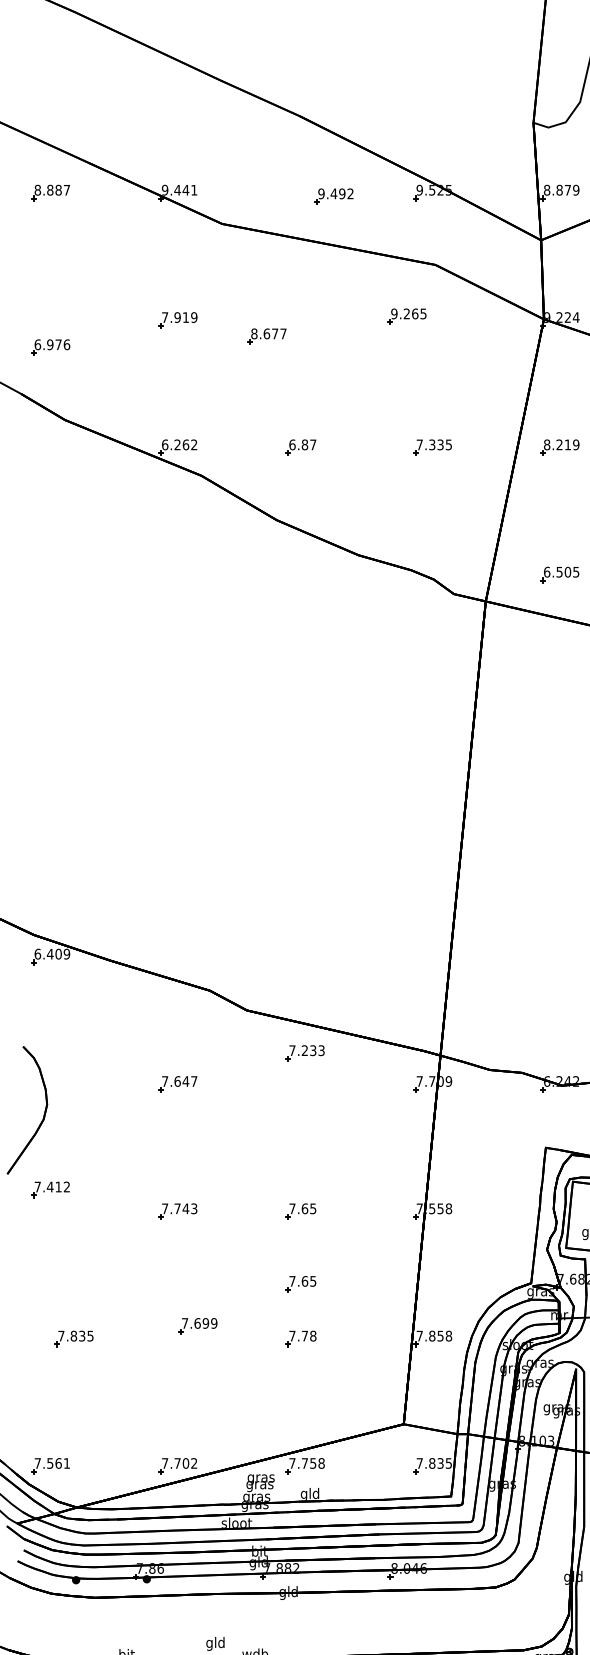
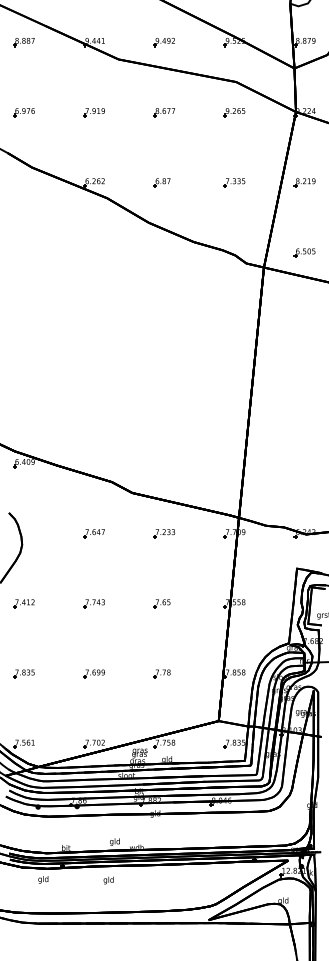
part: (332, 196) -> (163, 42), moved
part: (406, 316) -> (234, 112), moved
part: (265, 336) -> (163, 112), moved
part: (49, 347) -> (23, 112), moved
part: (305, 1053) -> (164, 533), moved
part: (49, 1189) -> (23, 603), moved
part: (299, 1283) -> (161, 643), removed
part: (196, 1325) -> (93, 673), moved
part: (73, 1337) -> (23, 673), moved

